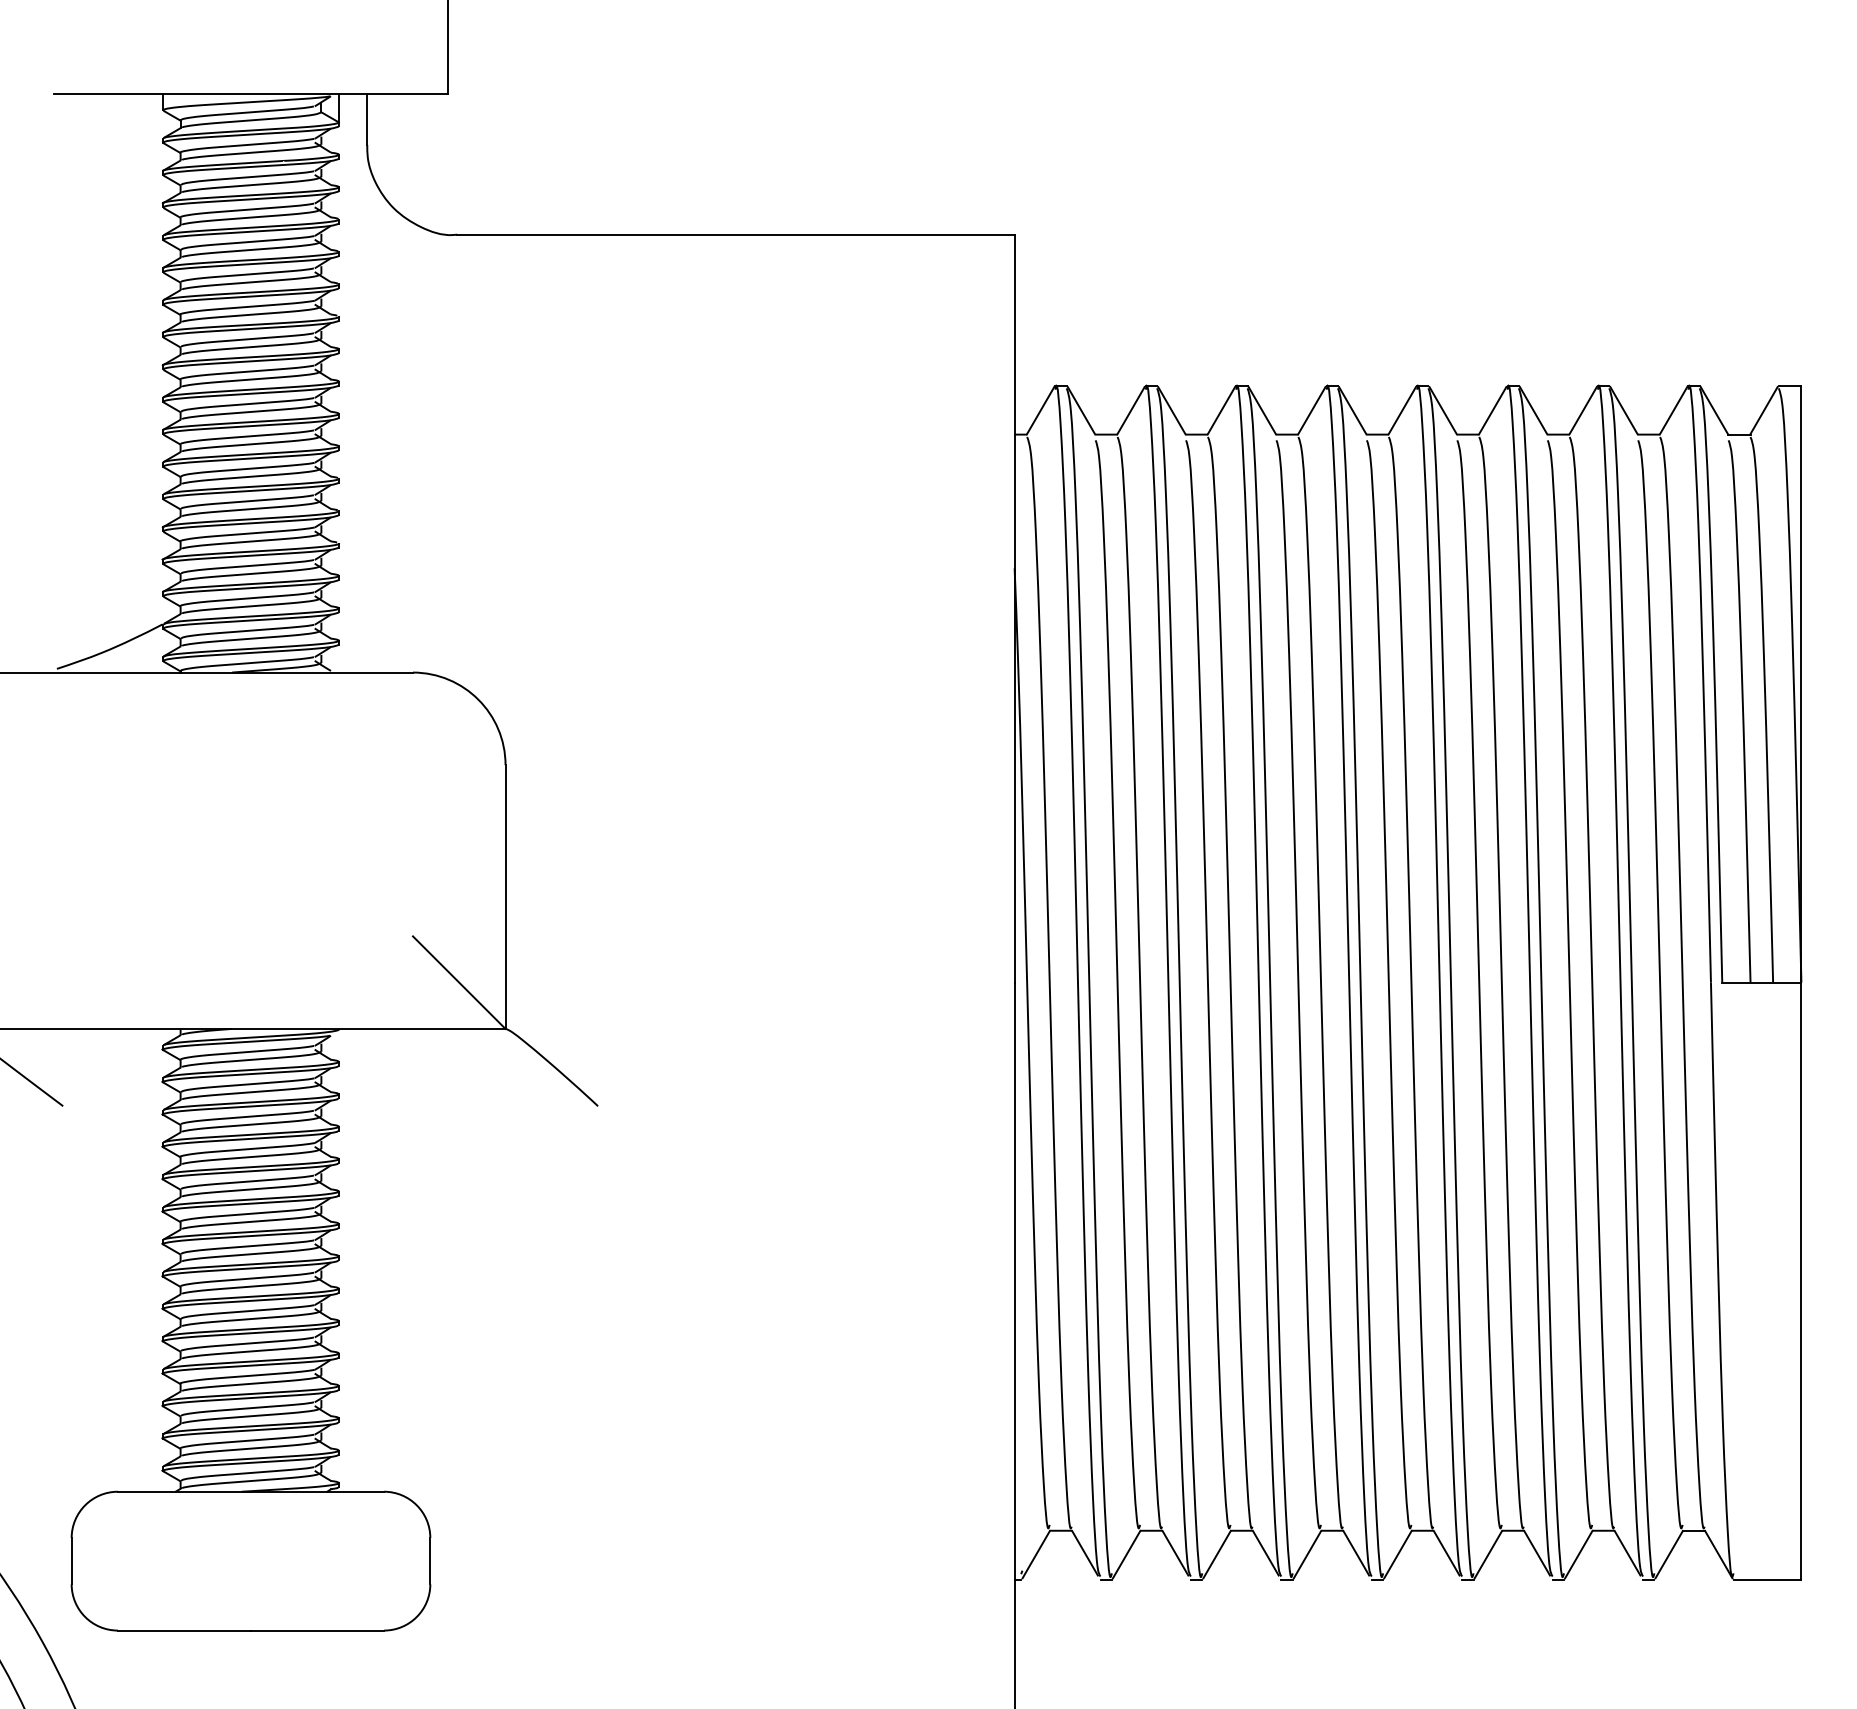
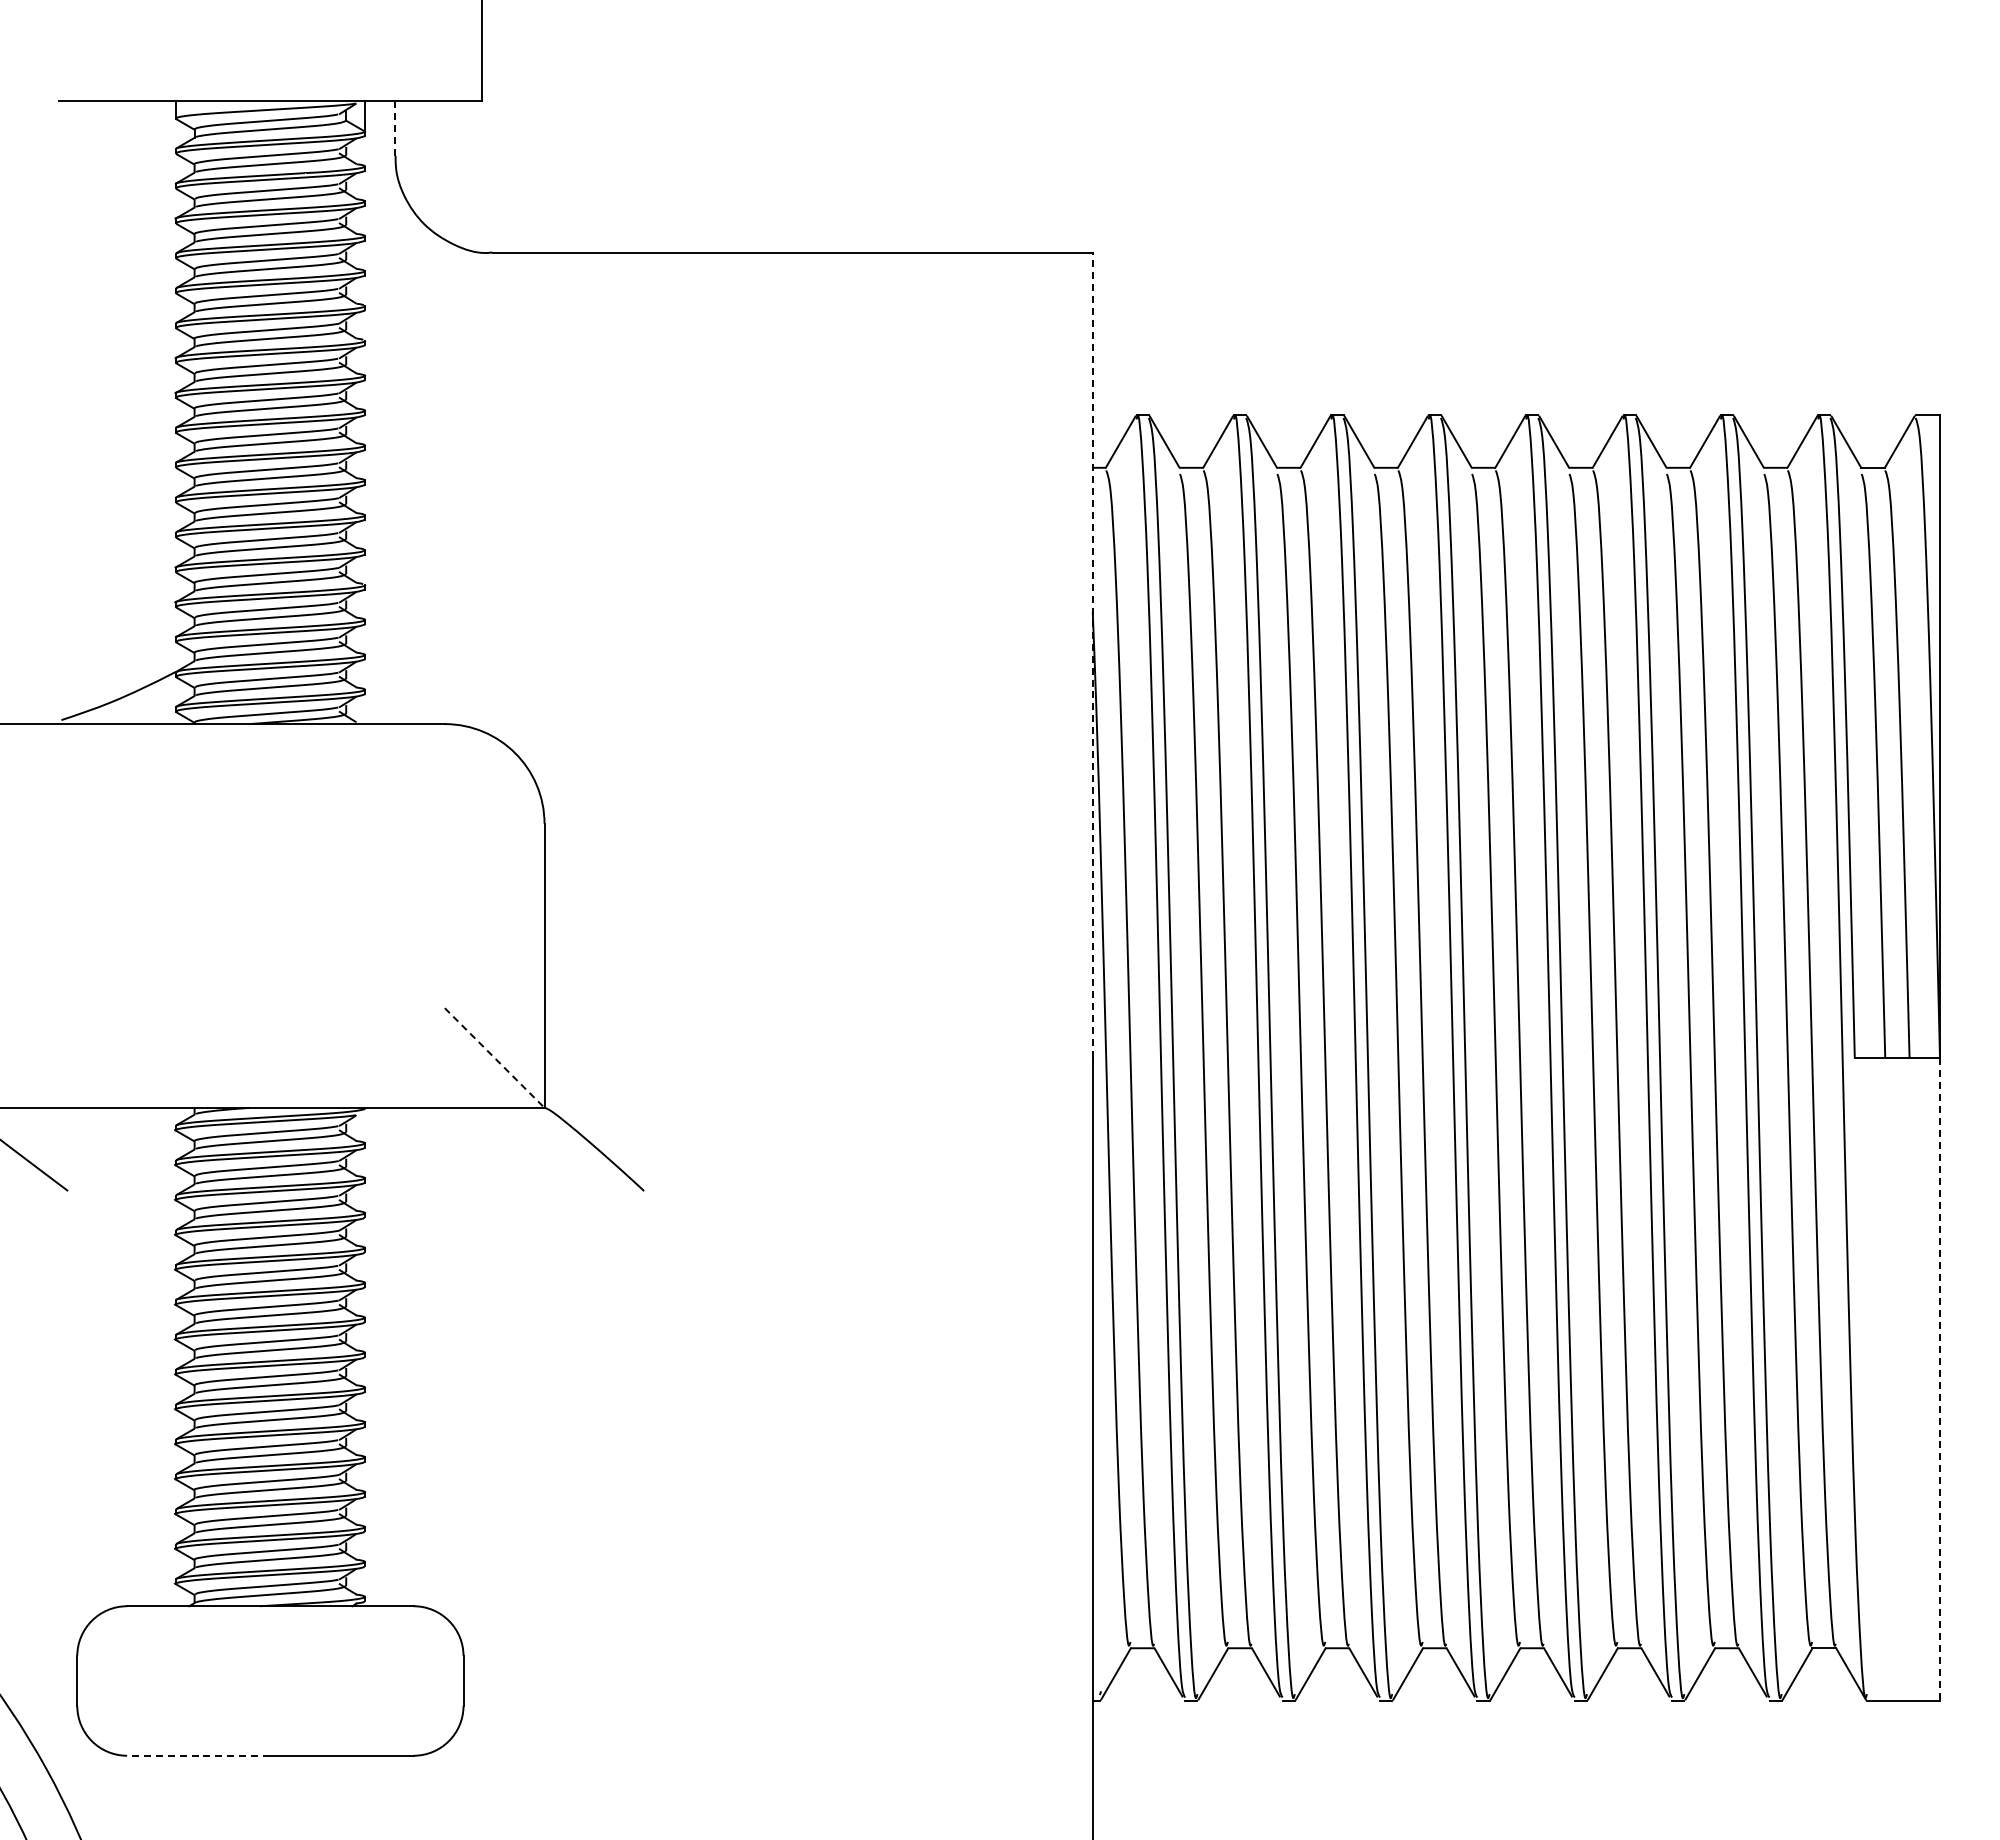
line: (367, 119) -> (395, 128), solid -> dashed
line: (1014, 608) -> (1092, 655), solid -> dashed
line: (460, 983) -> (495, 1058), solid -> dashed
line: (1801, 1281) -> (1940, 1379), solid -> dashed
line: (184, 1630) -> (198, 1755), solid -> dashed

